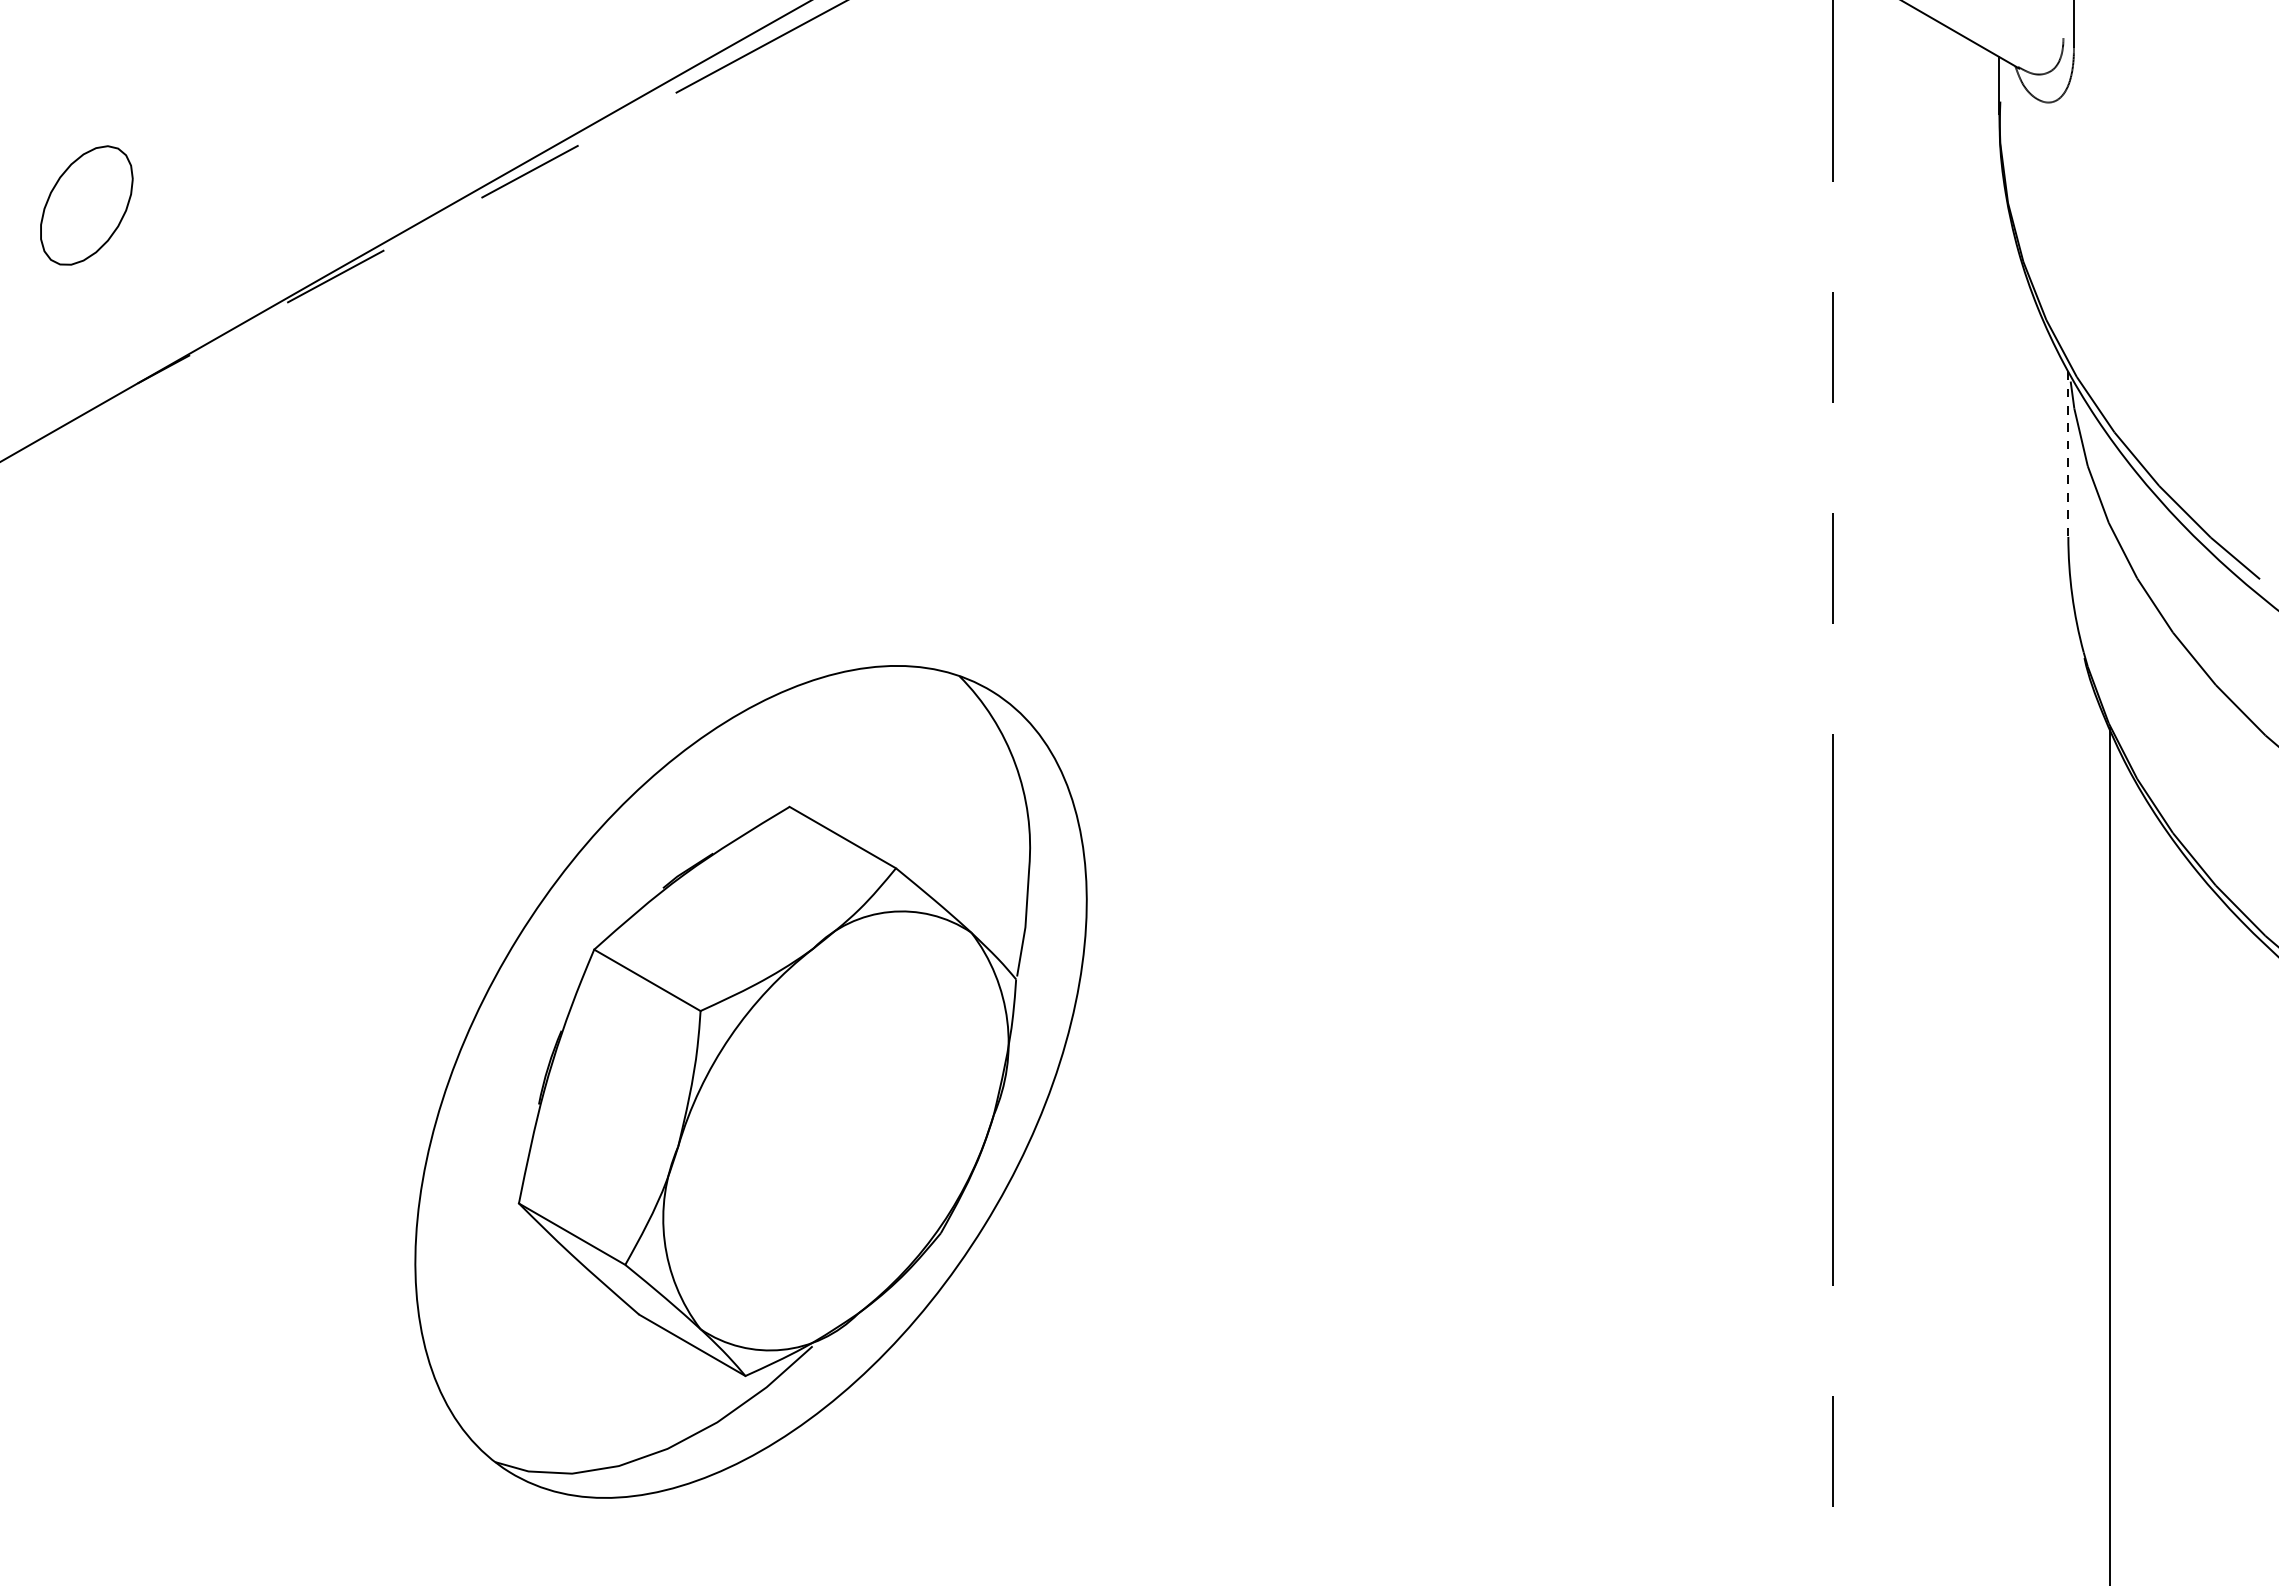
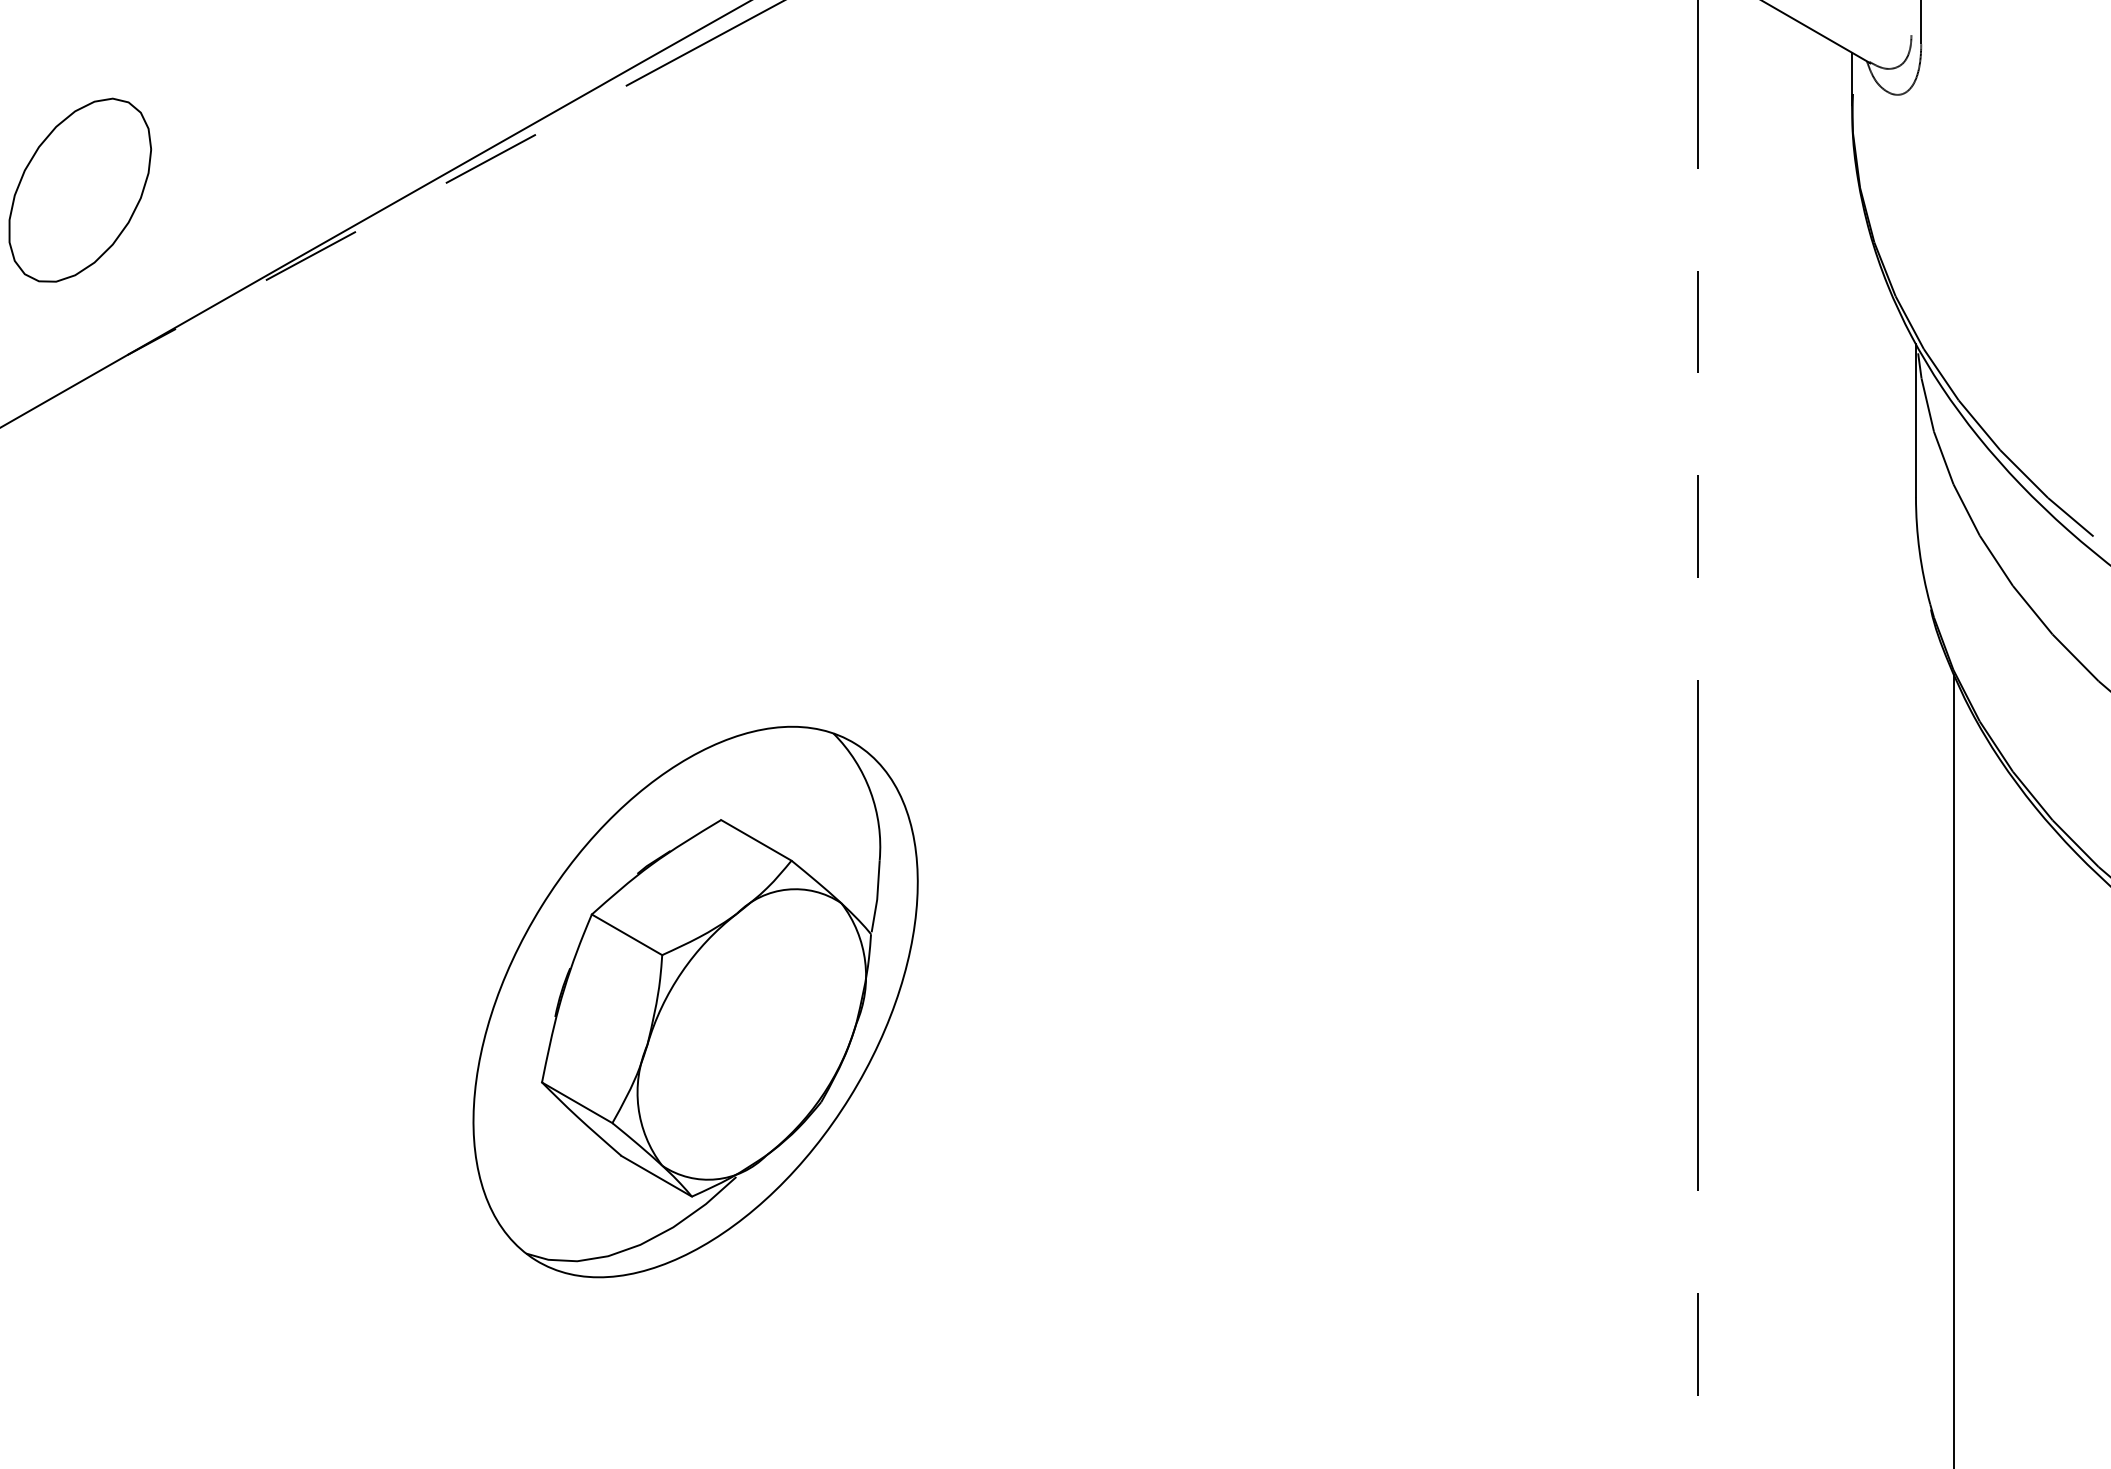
part: (86, 205) -> (80, 190), size x1.67
line: (2068, 454) -> (1916, 420), dashed -> solid
part: (750, 1081) -> (695, 1001), size x0.71

